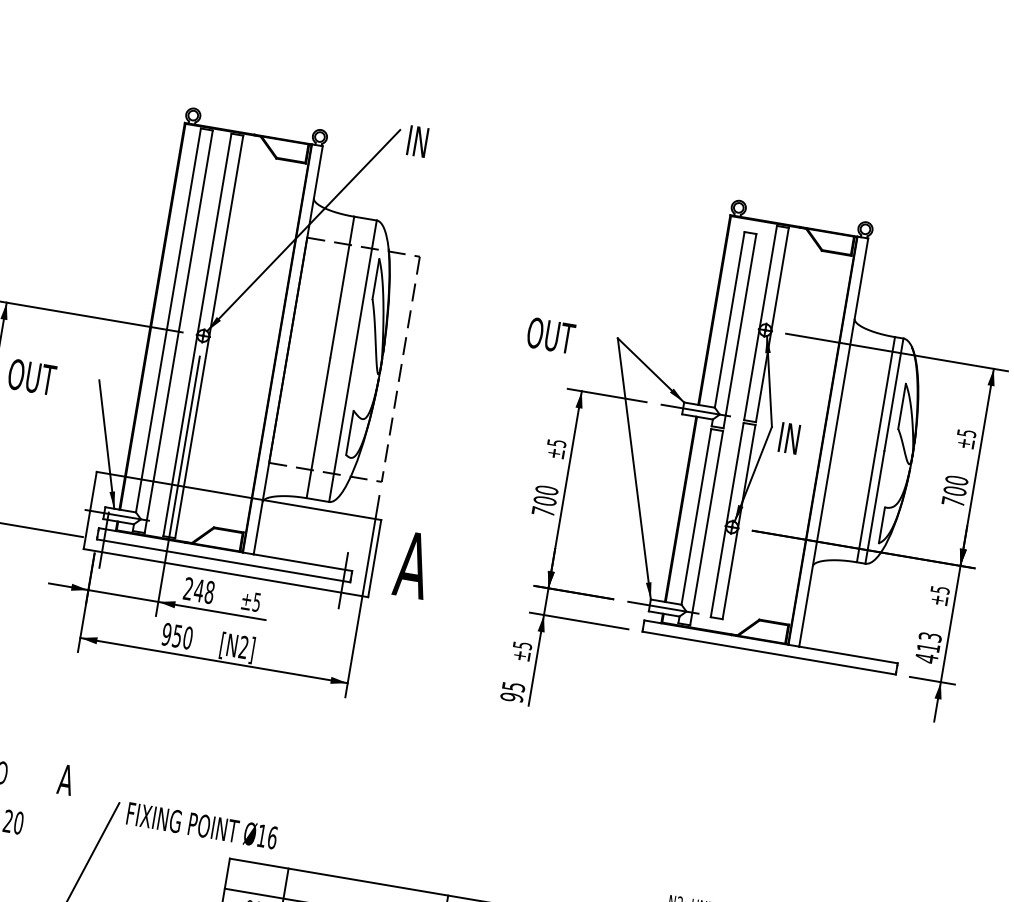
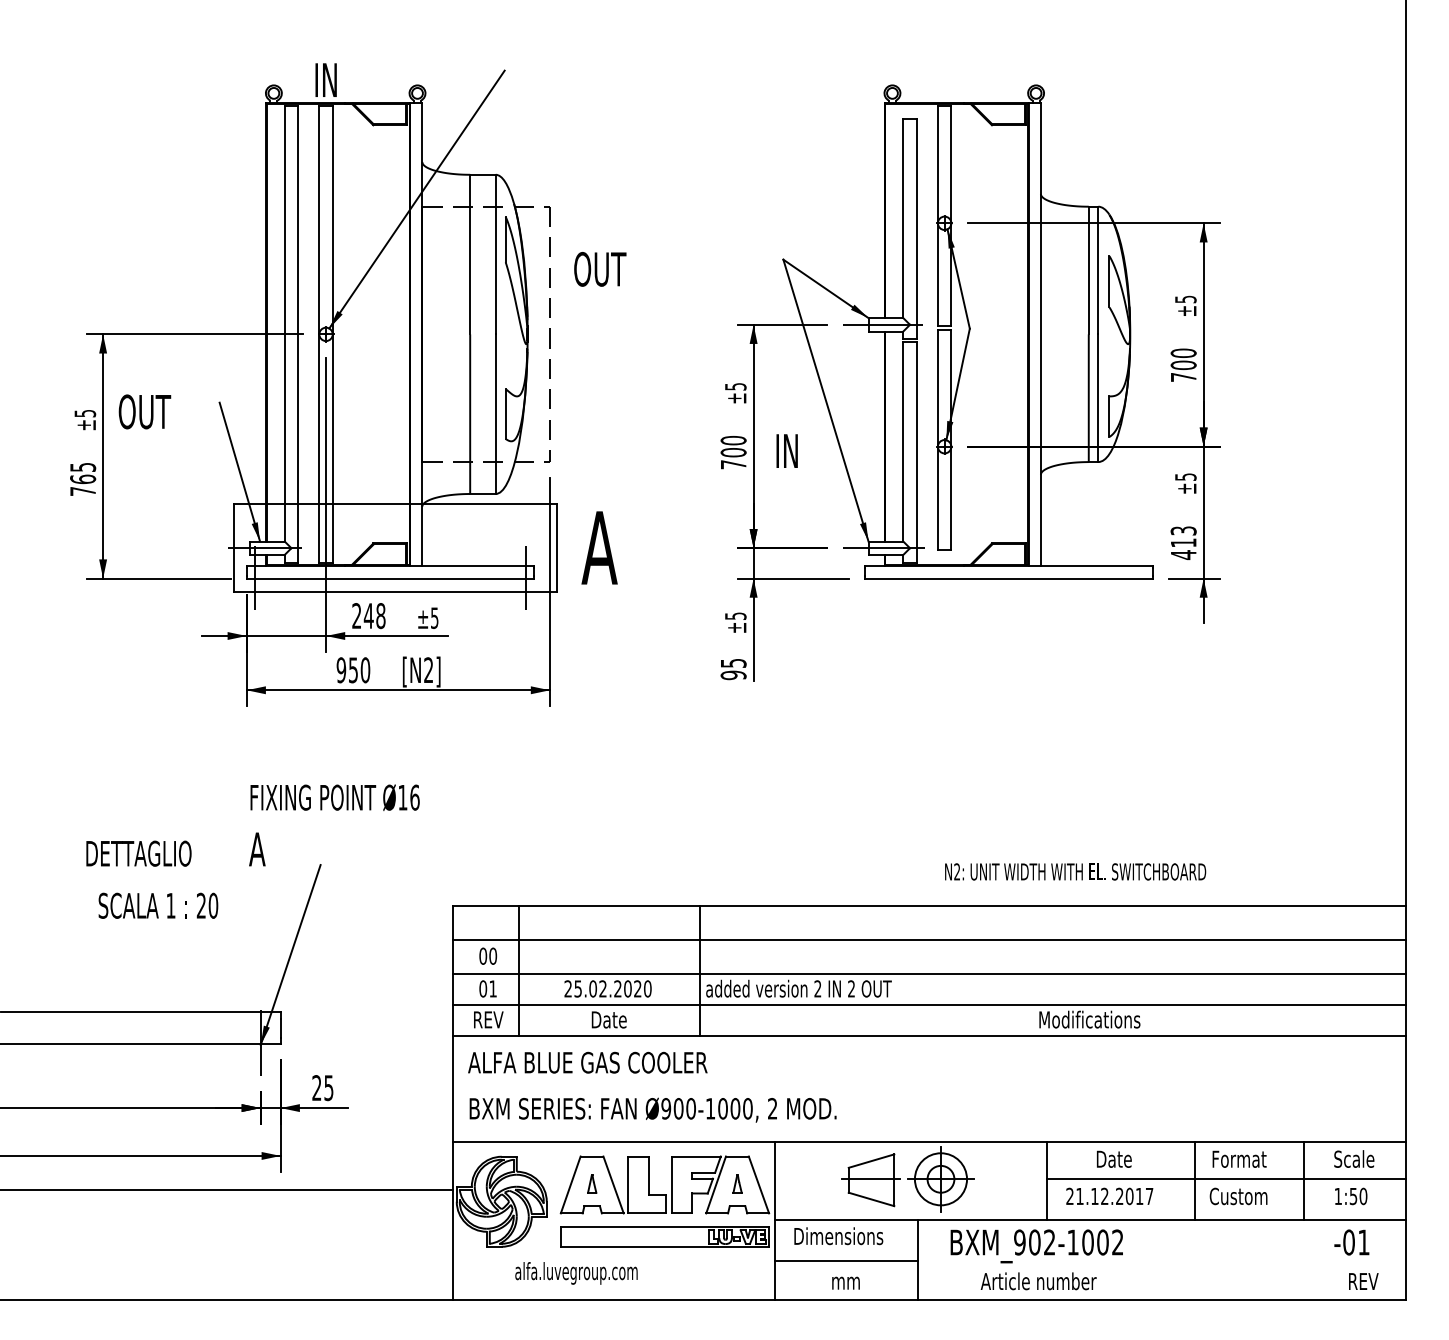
text: (417, 140) -> (325, 79), moved
text: (551, 335) -> (600, 269), moved
text: (788, 437) -> (786, 450), moved
text: (201, 825) -> (334, 797), moved

